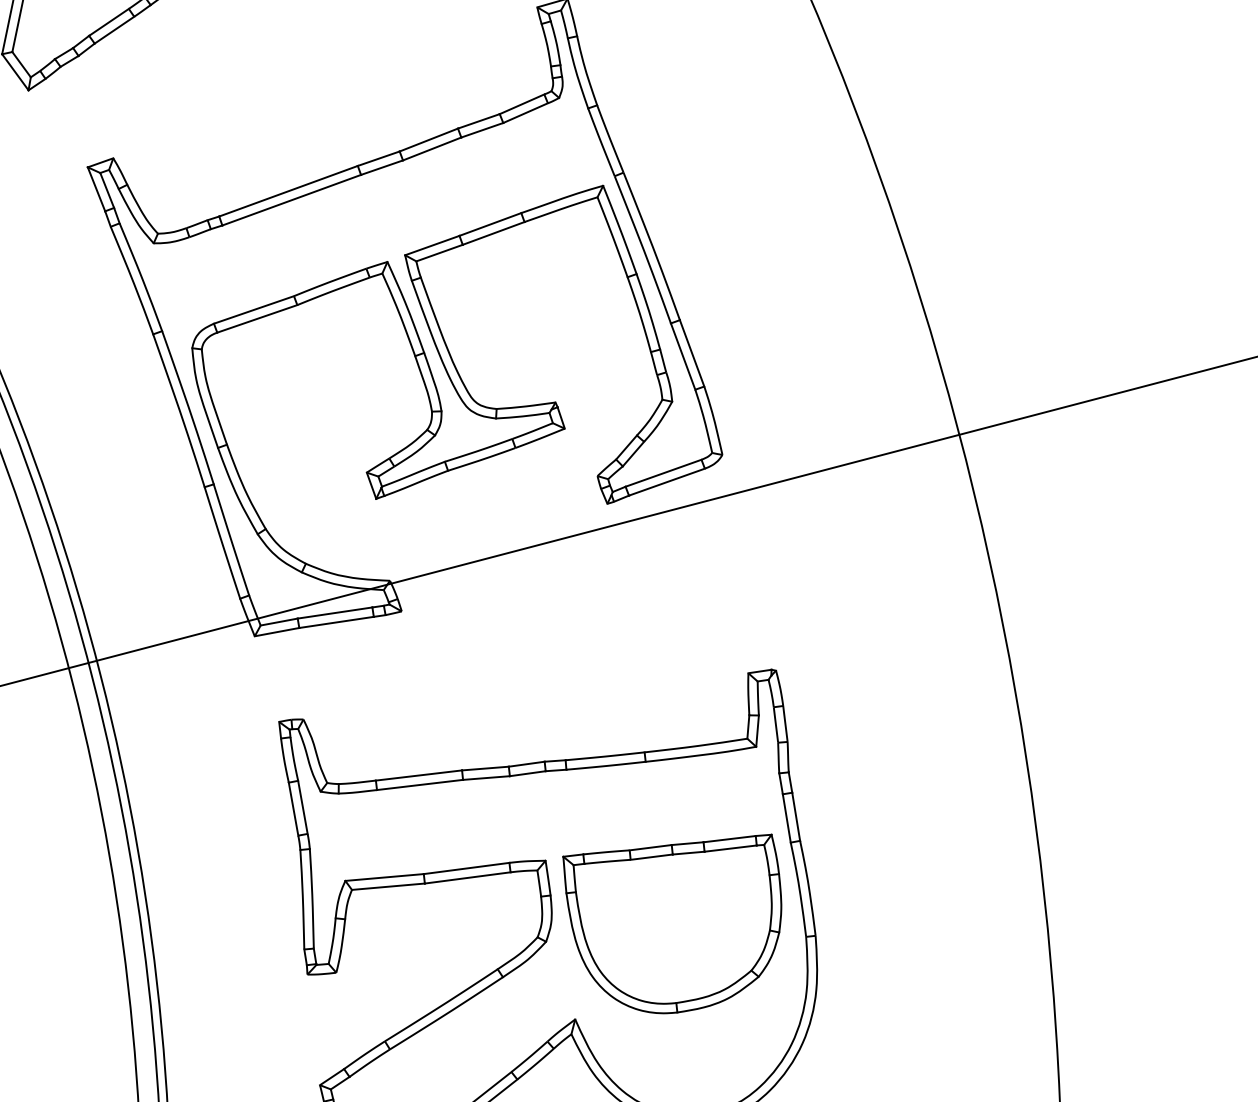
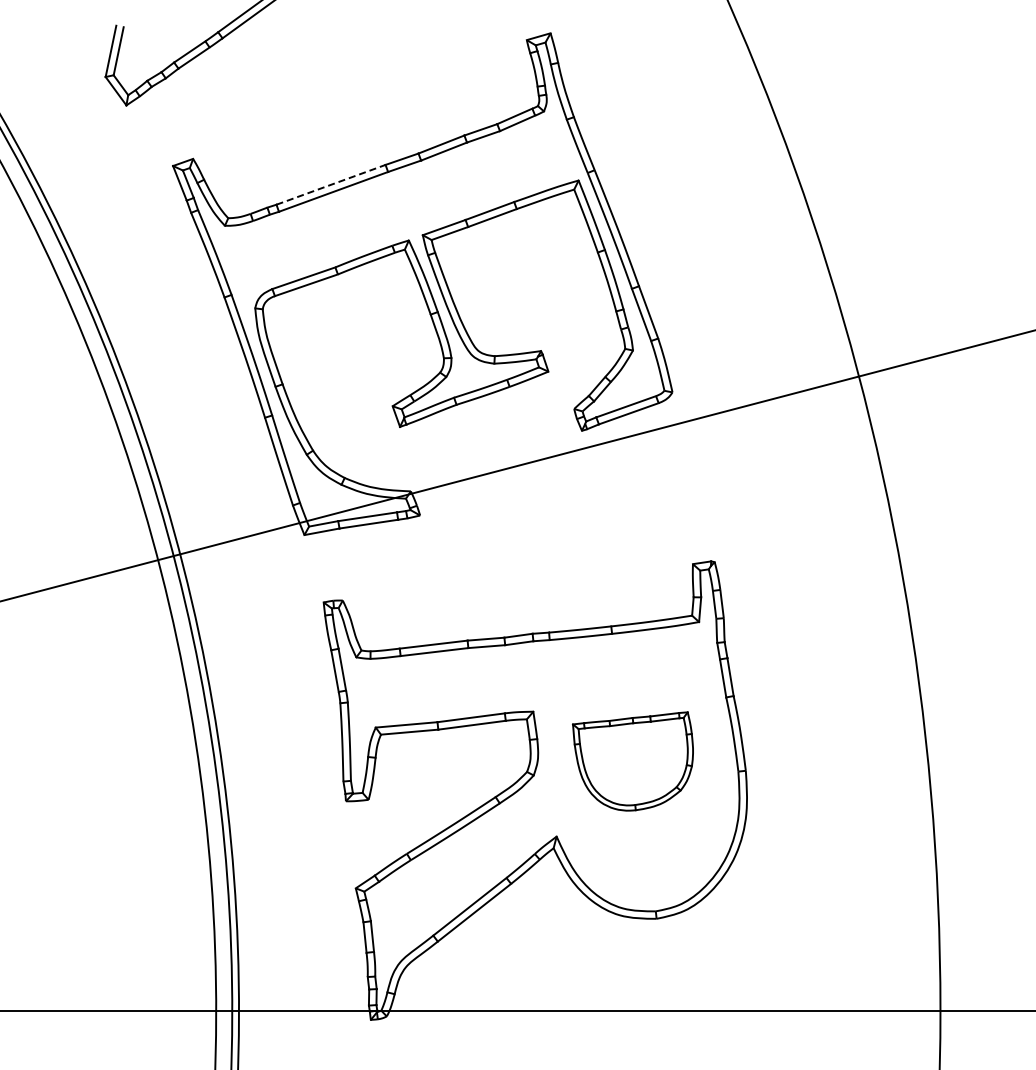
line: (289, 190) -> (331, 184), solid -> dashed
part: (671, 924) -> (632, 761), size x0.7

